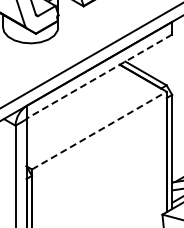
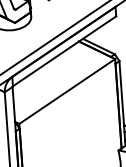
line: (99, 76) -> (64, 51), dashed -> solid
line: (99, 130) -> (67, 91), dashed -> solid

